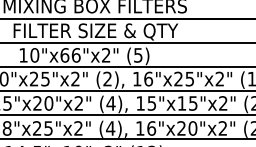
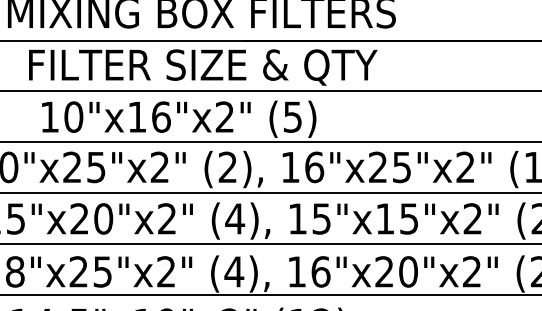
text: (64, 55) -> (136, 117), 10"x66"x2" -> 10"x16"x2"

